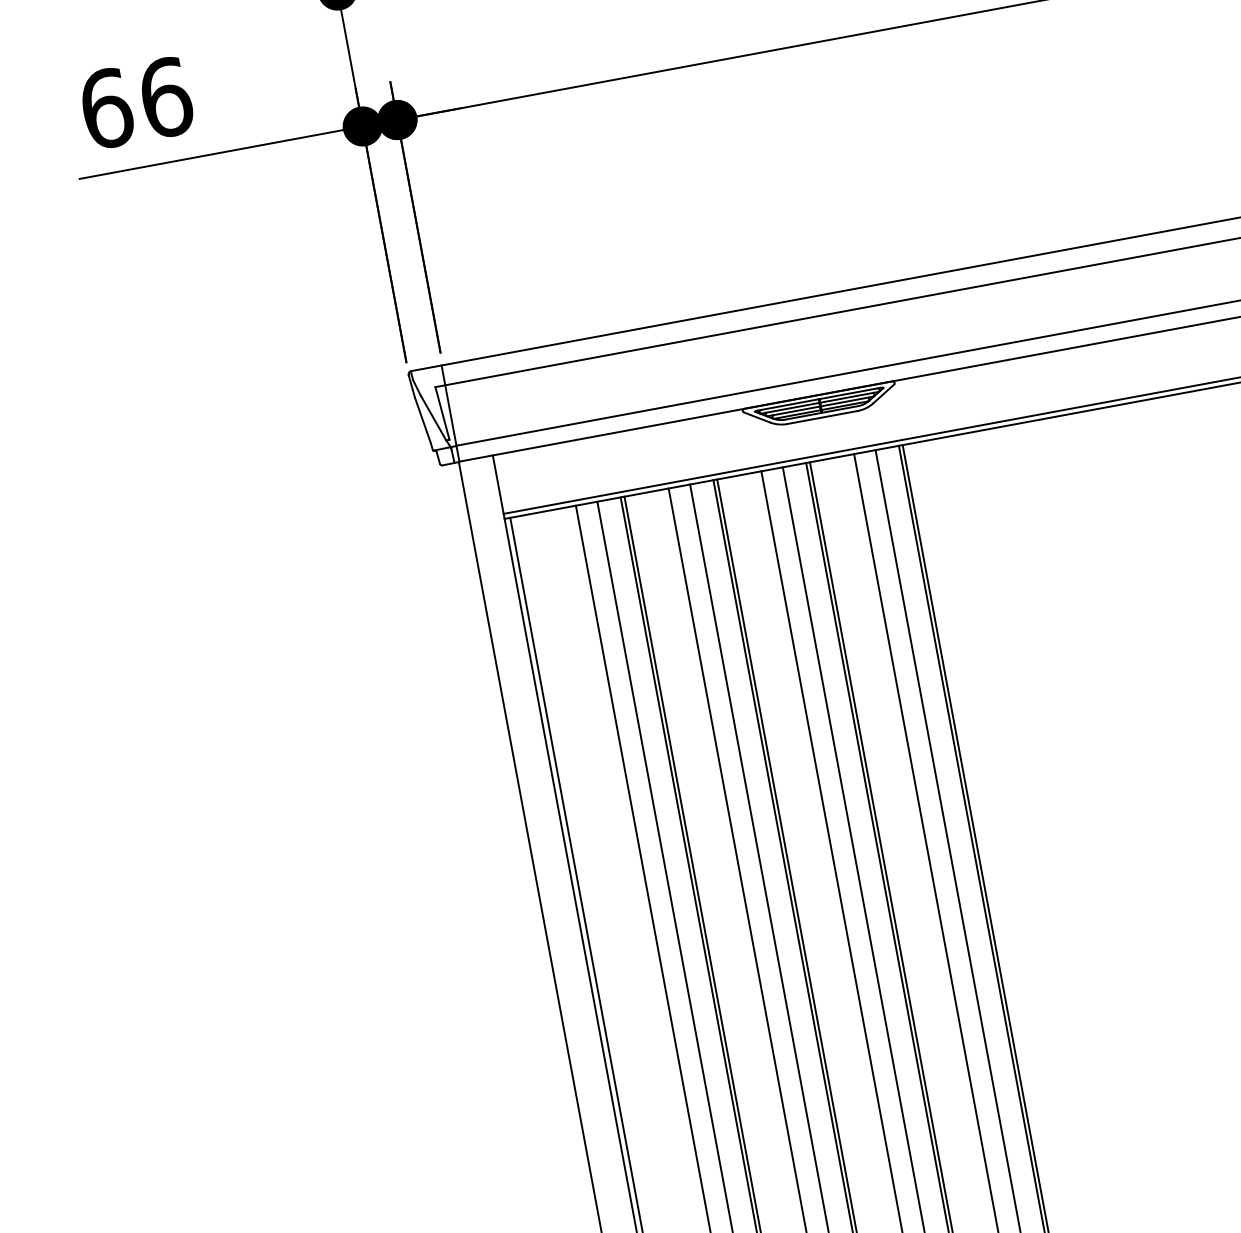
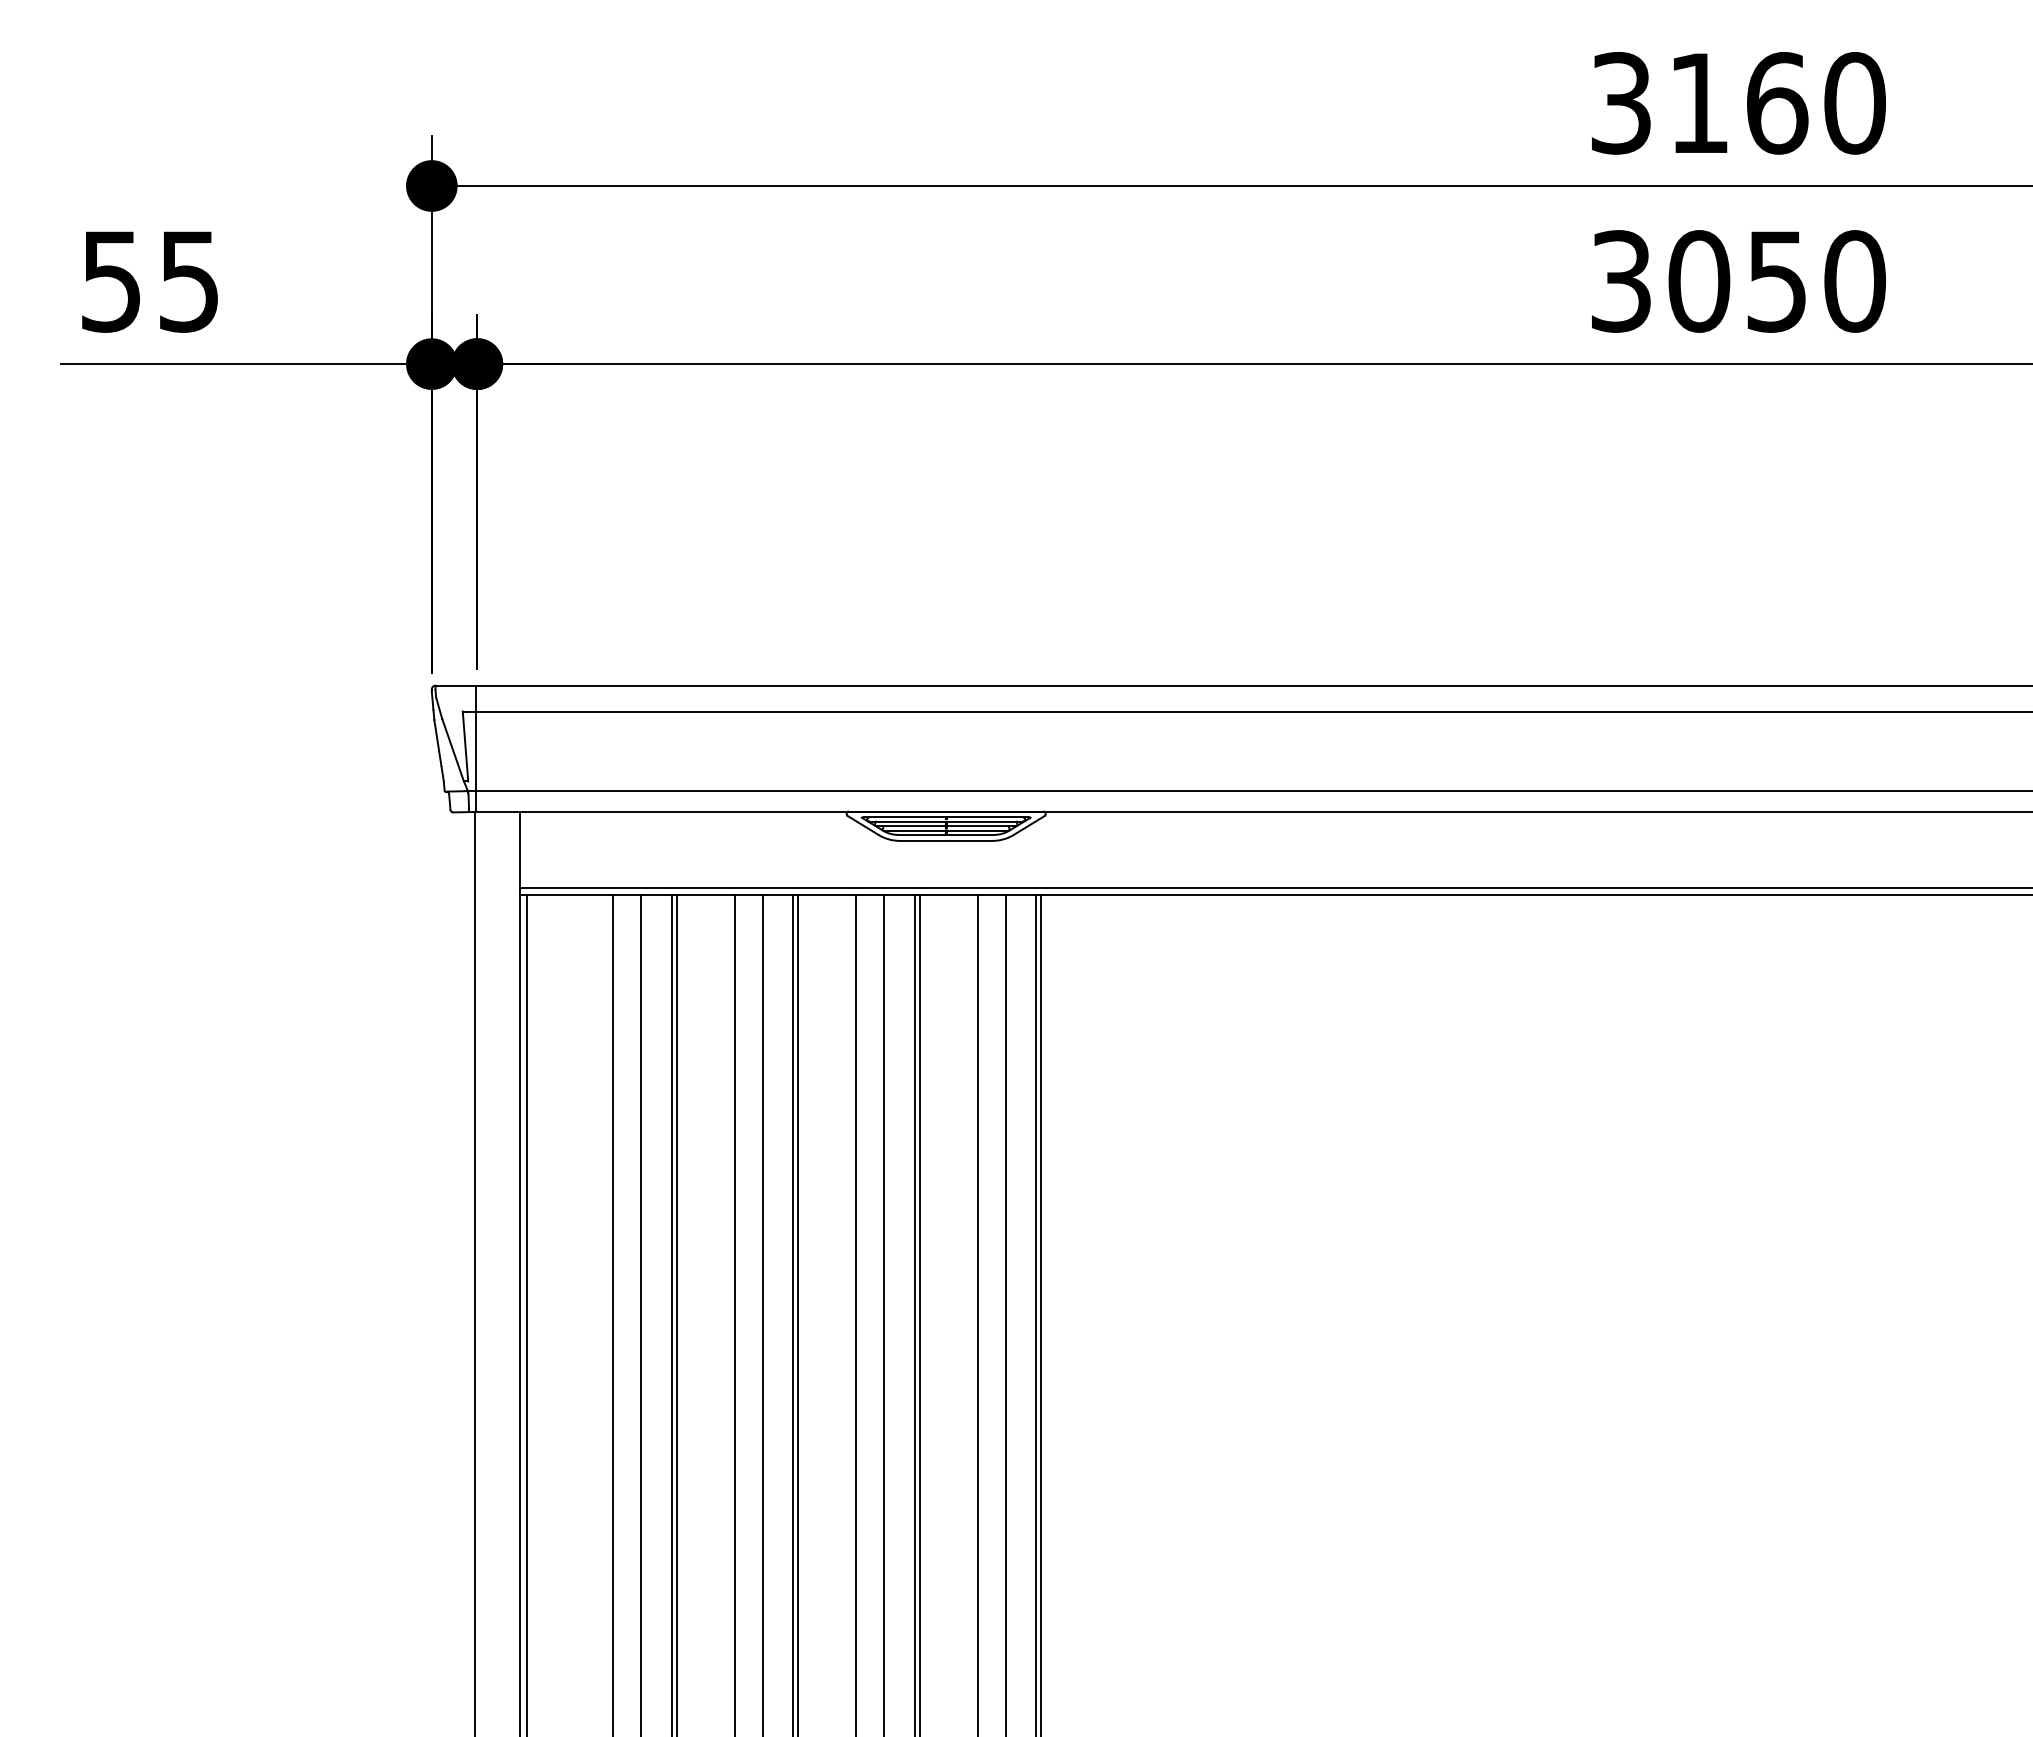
text: (136, 103) -> (150, 281), 66 -> 55

